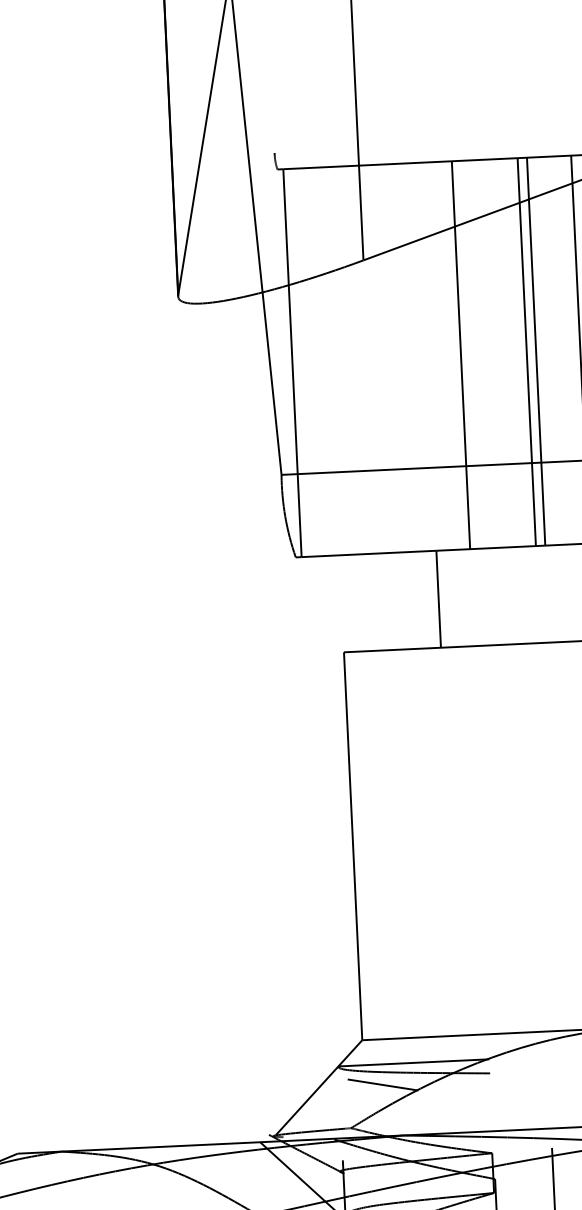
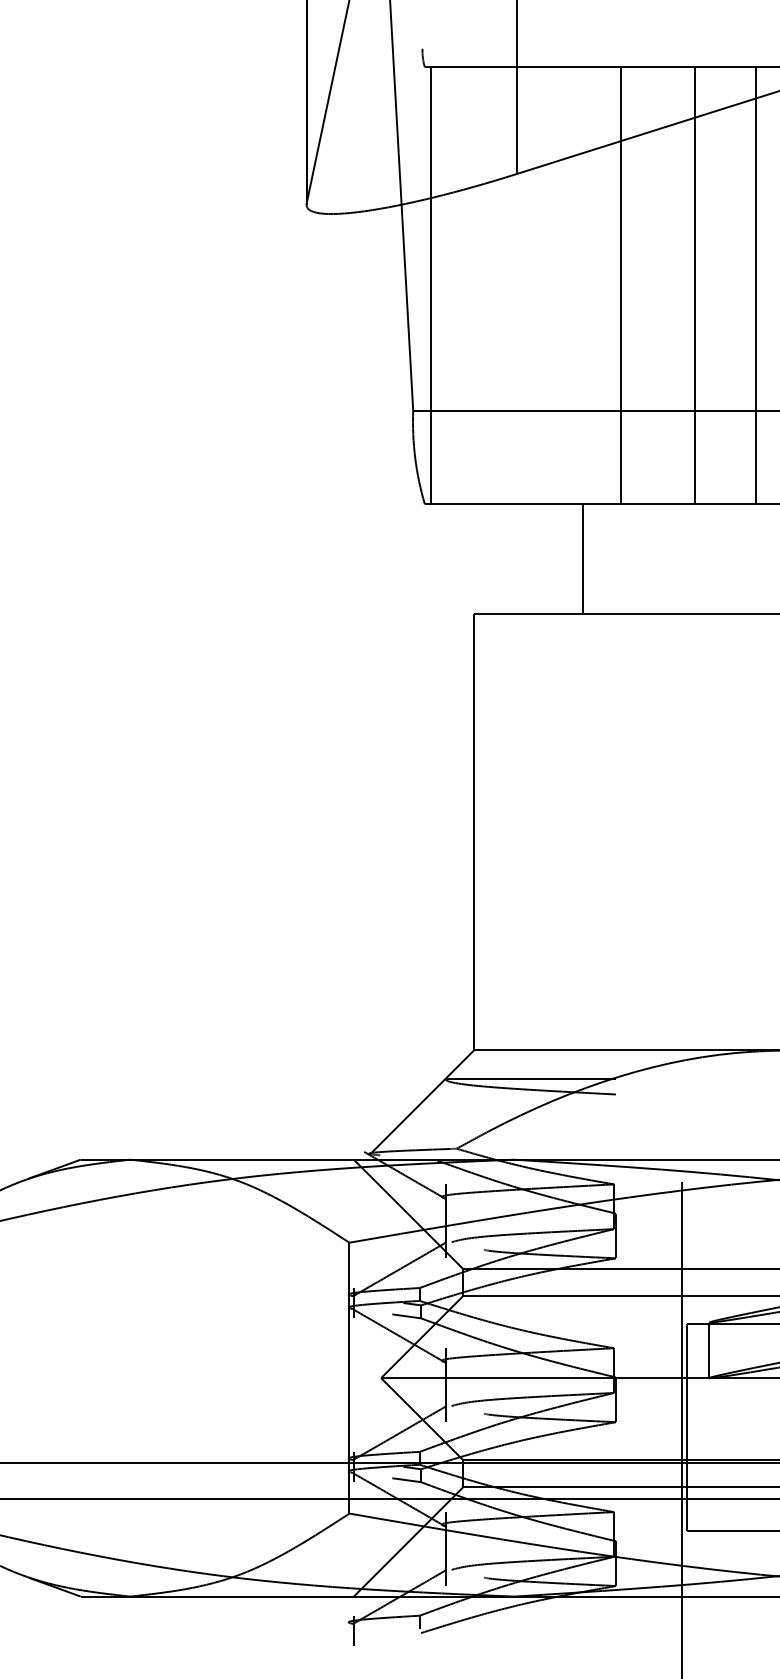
line: (535, 351) -> (705, 285), removed
line: (382, 1084) -> (494, 1101), removed

